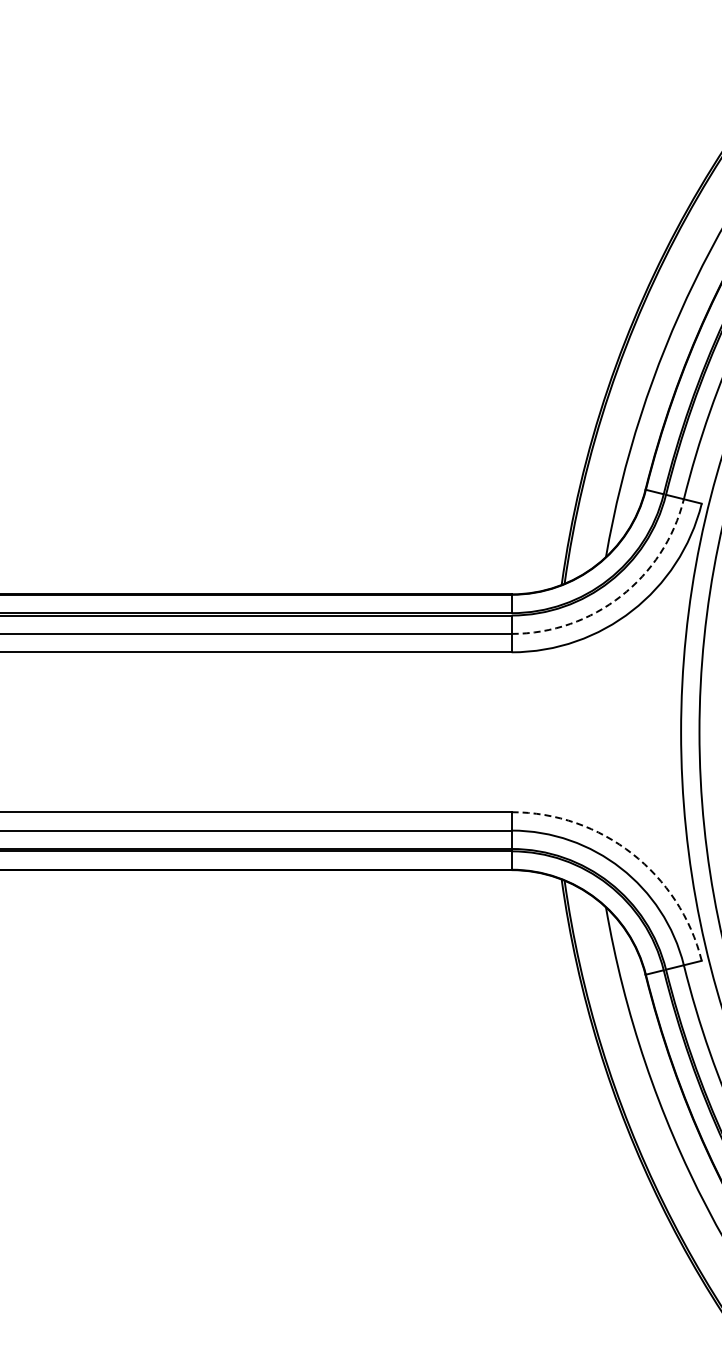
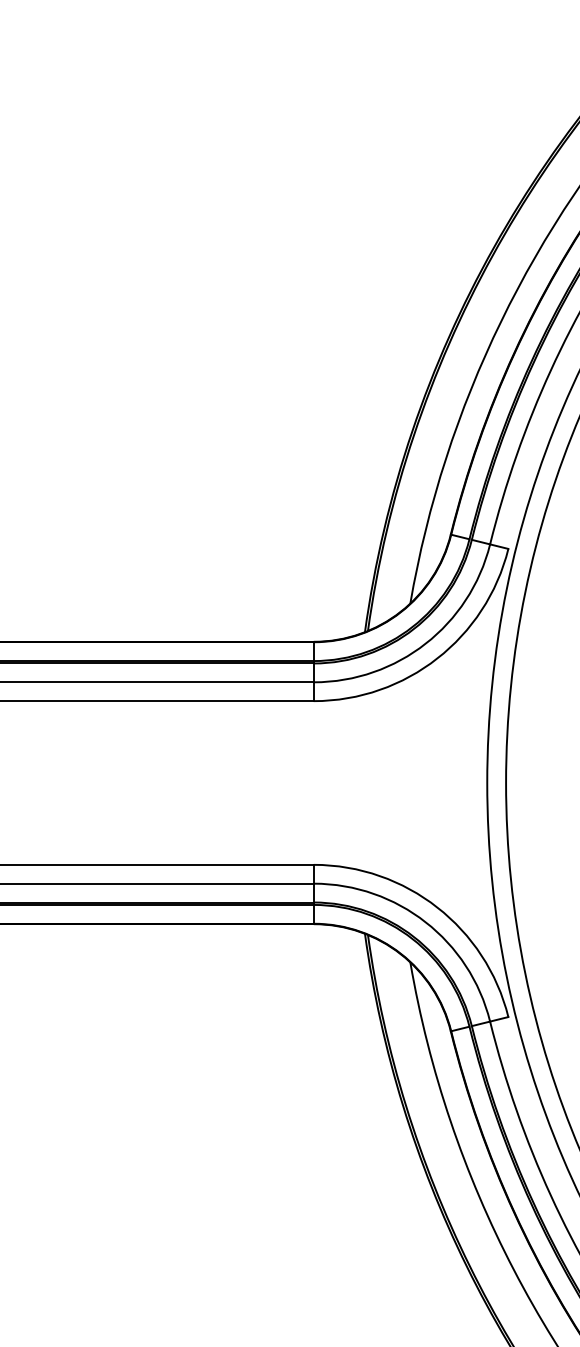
arc: (620, 596) -> (425, 643), dashed -> solid
arc: (632, 853) -> (437, 907), dashed -> solid

